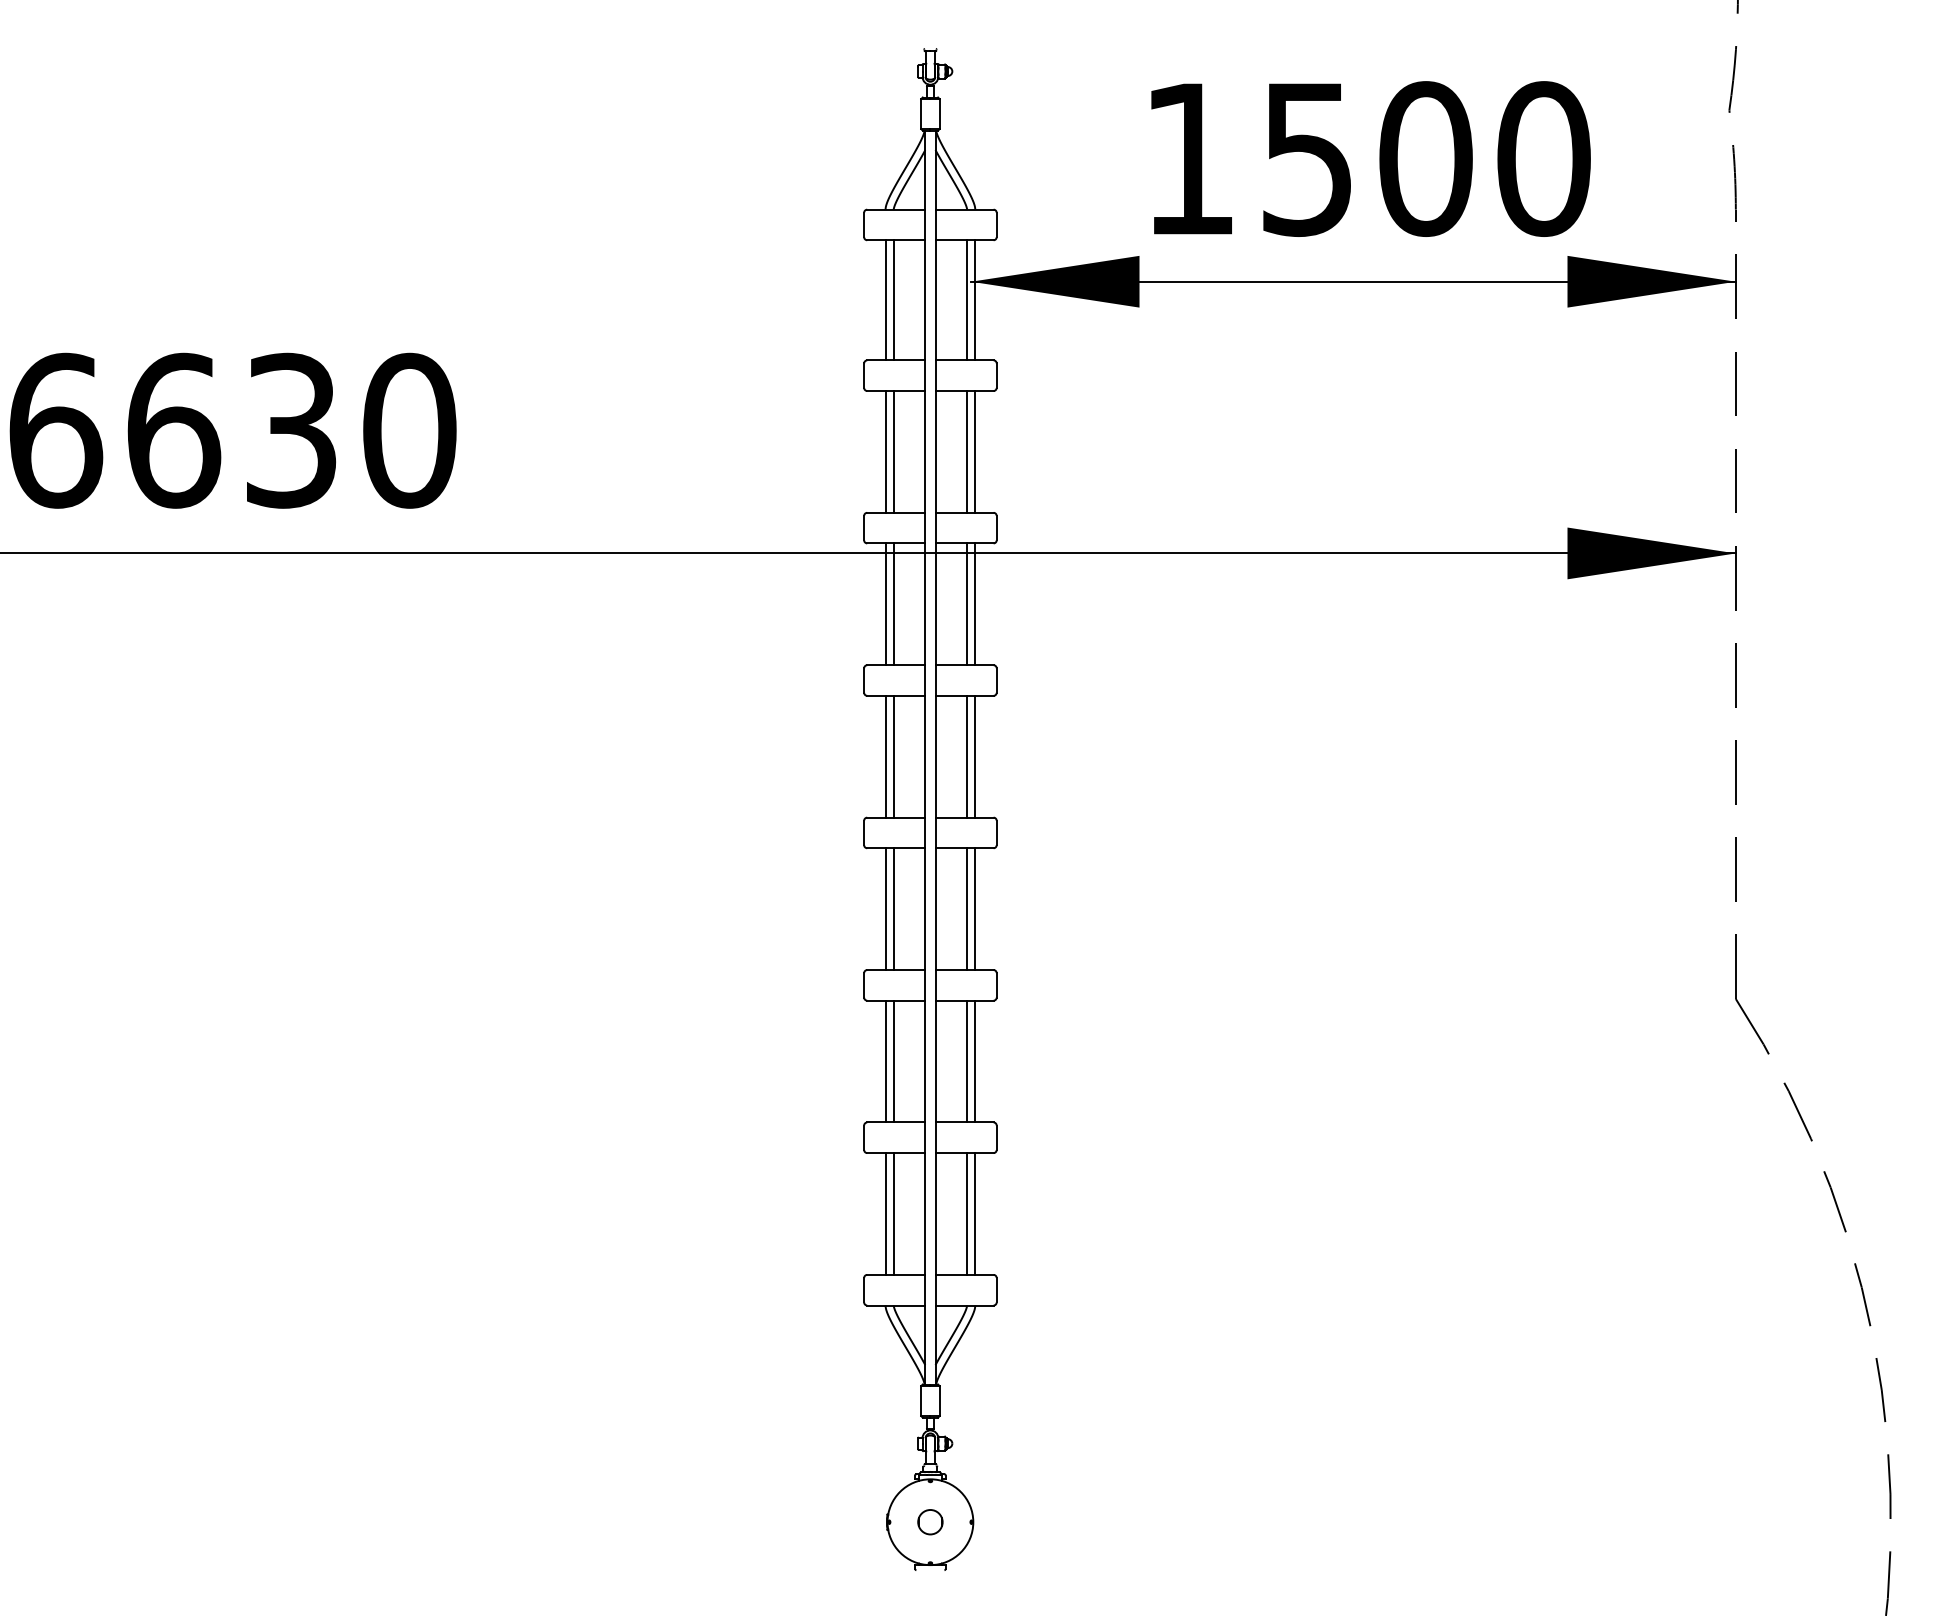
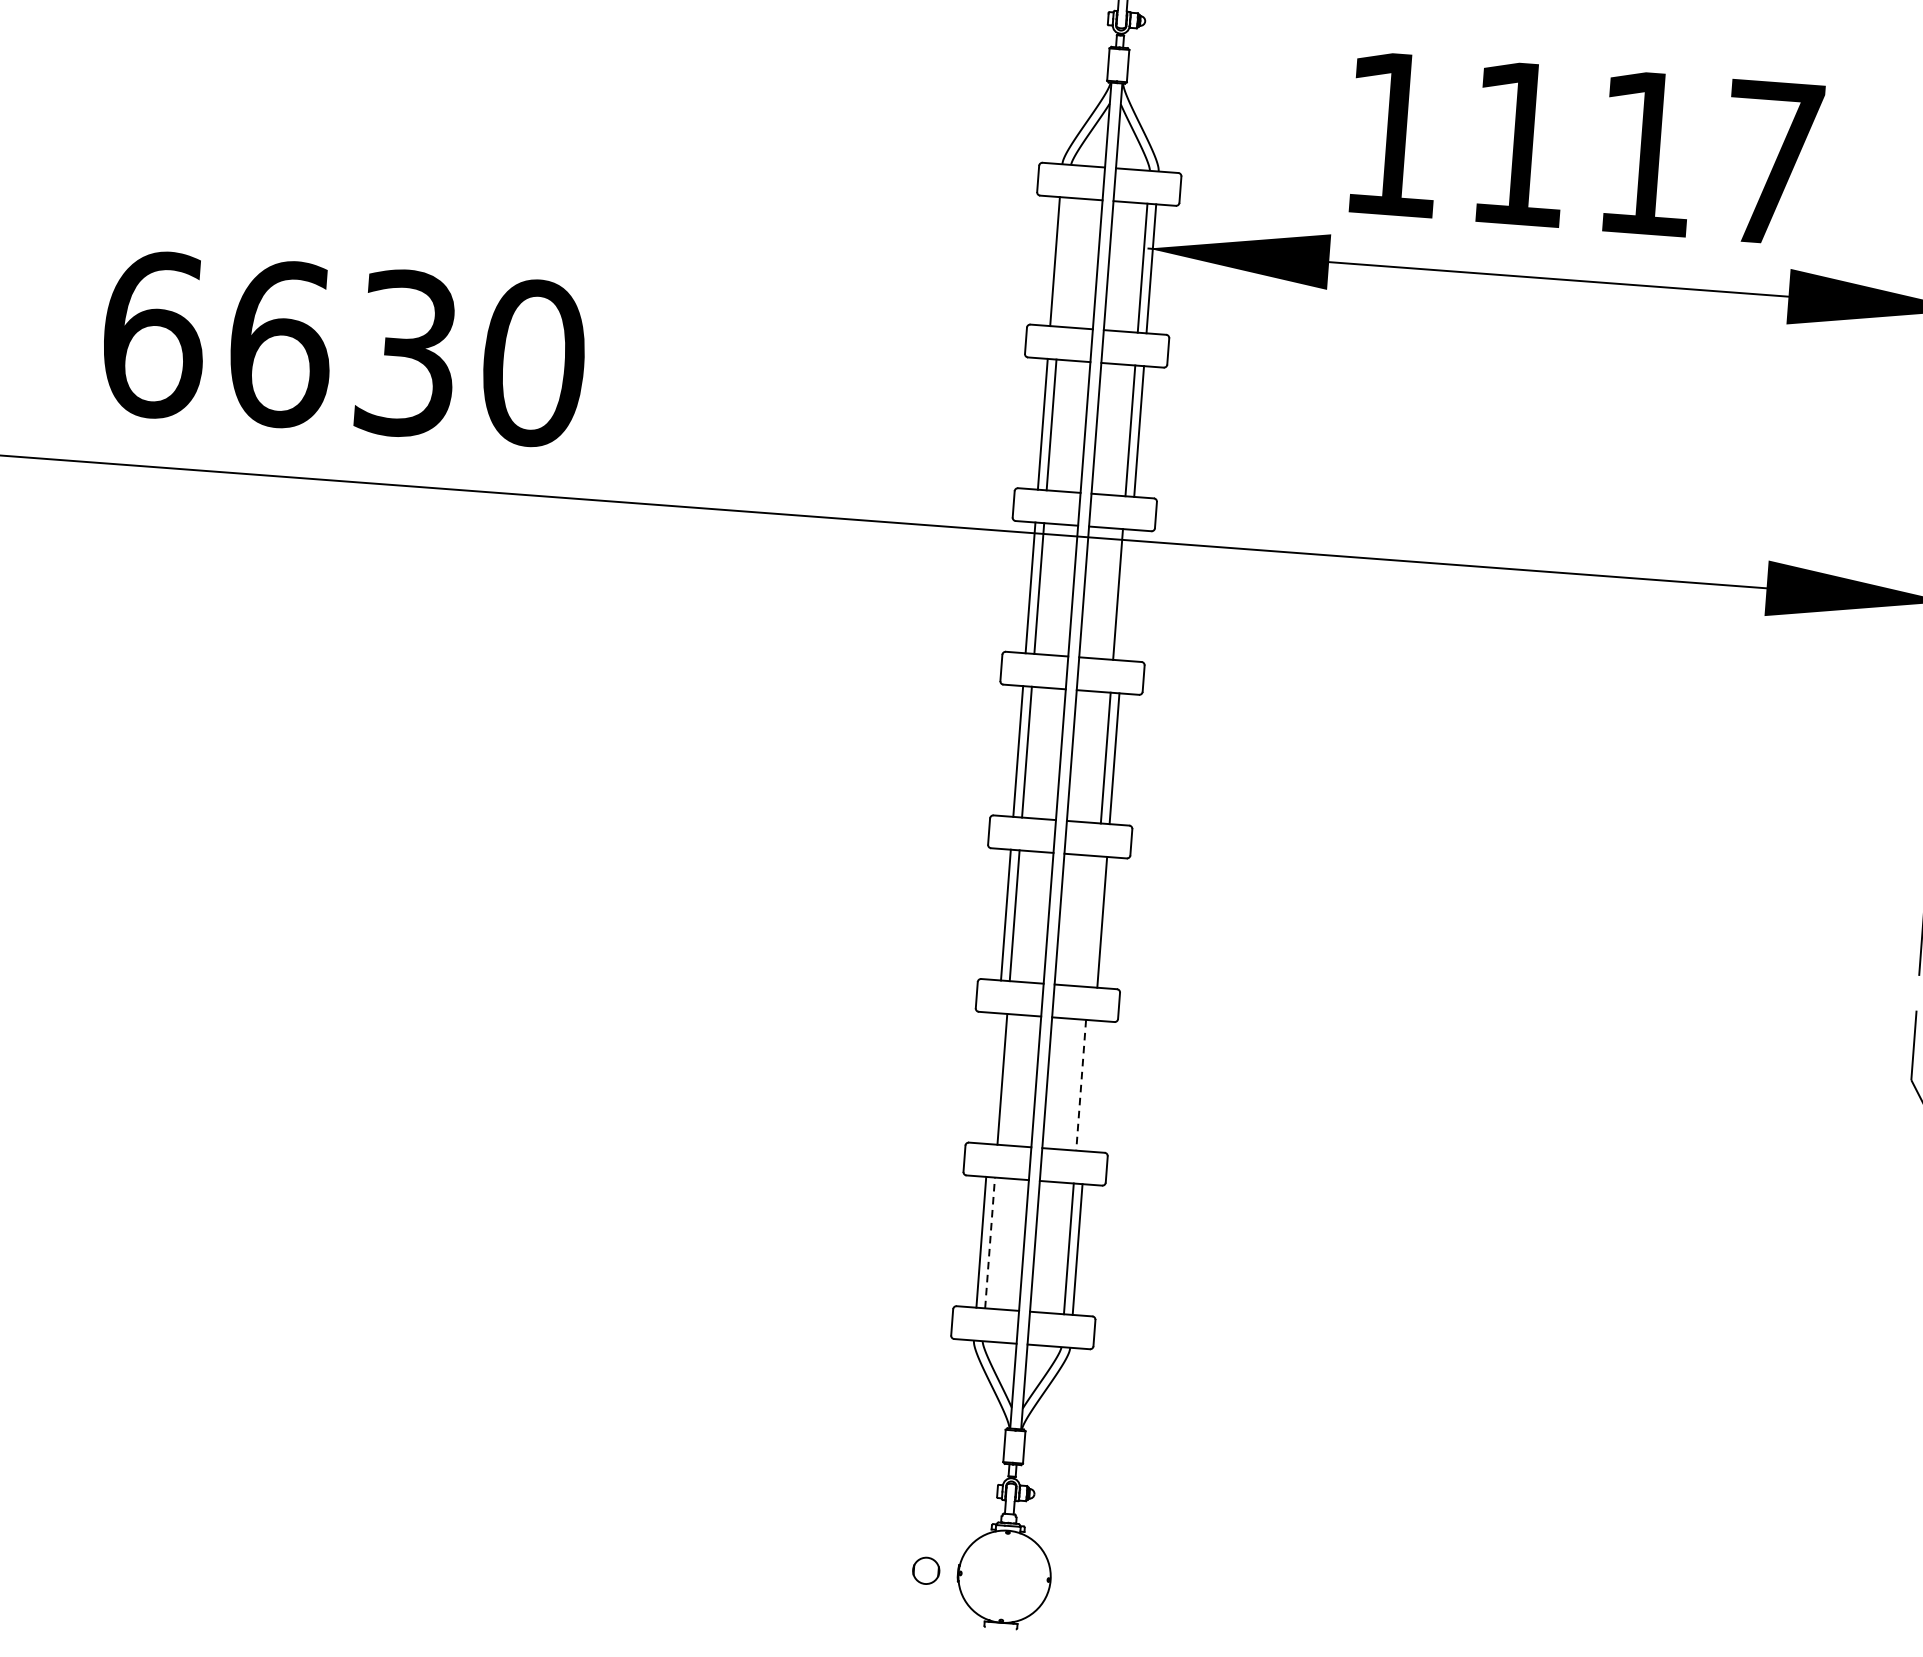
text: (1426, 158) -> (1647, 153), 1500 -> 1117
line: (893, 300) -> (1063, 262), removed
line: (975, 604) -> (1127, 595), removed
line: (967, 909) -> (1093, 922), removed
line: (885, 1061) -> (993, 1078), removed
line: (967, 1061) -> (1081, 1085), solid -> dashed
line: (975, 1061) -> (1090, 1085), removed
line: (893, 1214) -> (989, 1243), solid -> dashed
circle: (930, 1522) -> (926, 1571), moved

